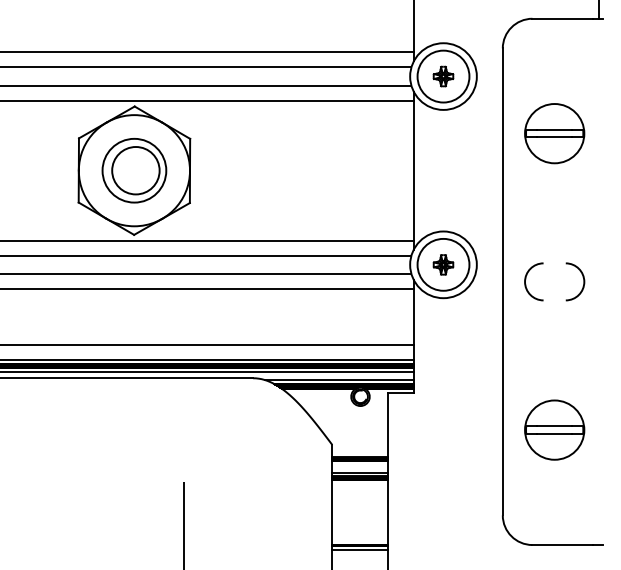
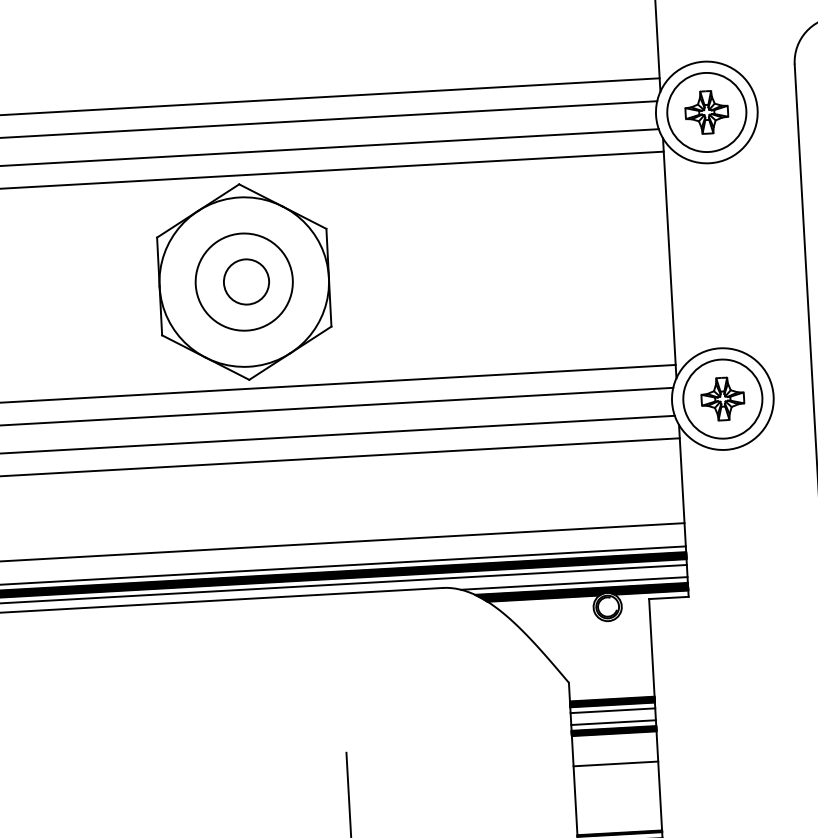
part: (443, 76) -> (706, 112), size x1.43
circle: (135, 170) -> (245, 281), size x0.62
part: (443, 264) -> (722, 398), size x1.43
line: (359, 464) -> (611, 710), added
line: (359, 499) -> (614, 763), added

